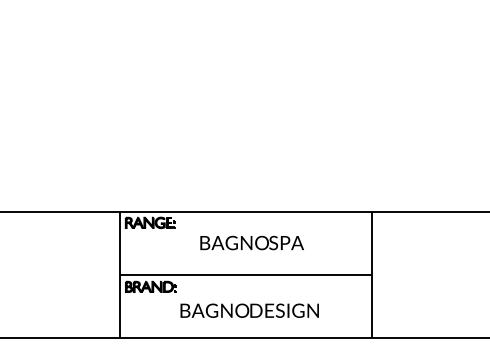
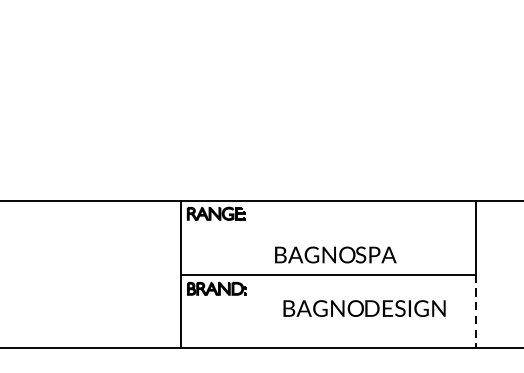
text: (251, 242) -> (335, 254), moved
line: (371, 306) -> (475, 311), solid -> dashed
text: (249, 310) -> (364, 308), moved

